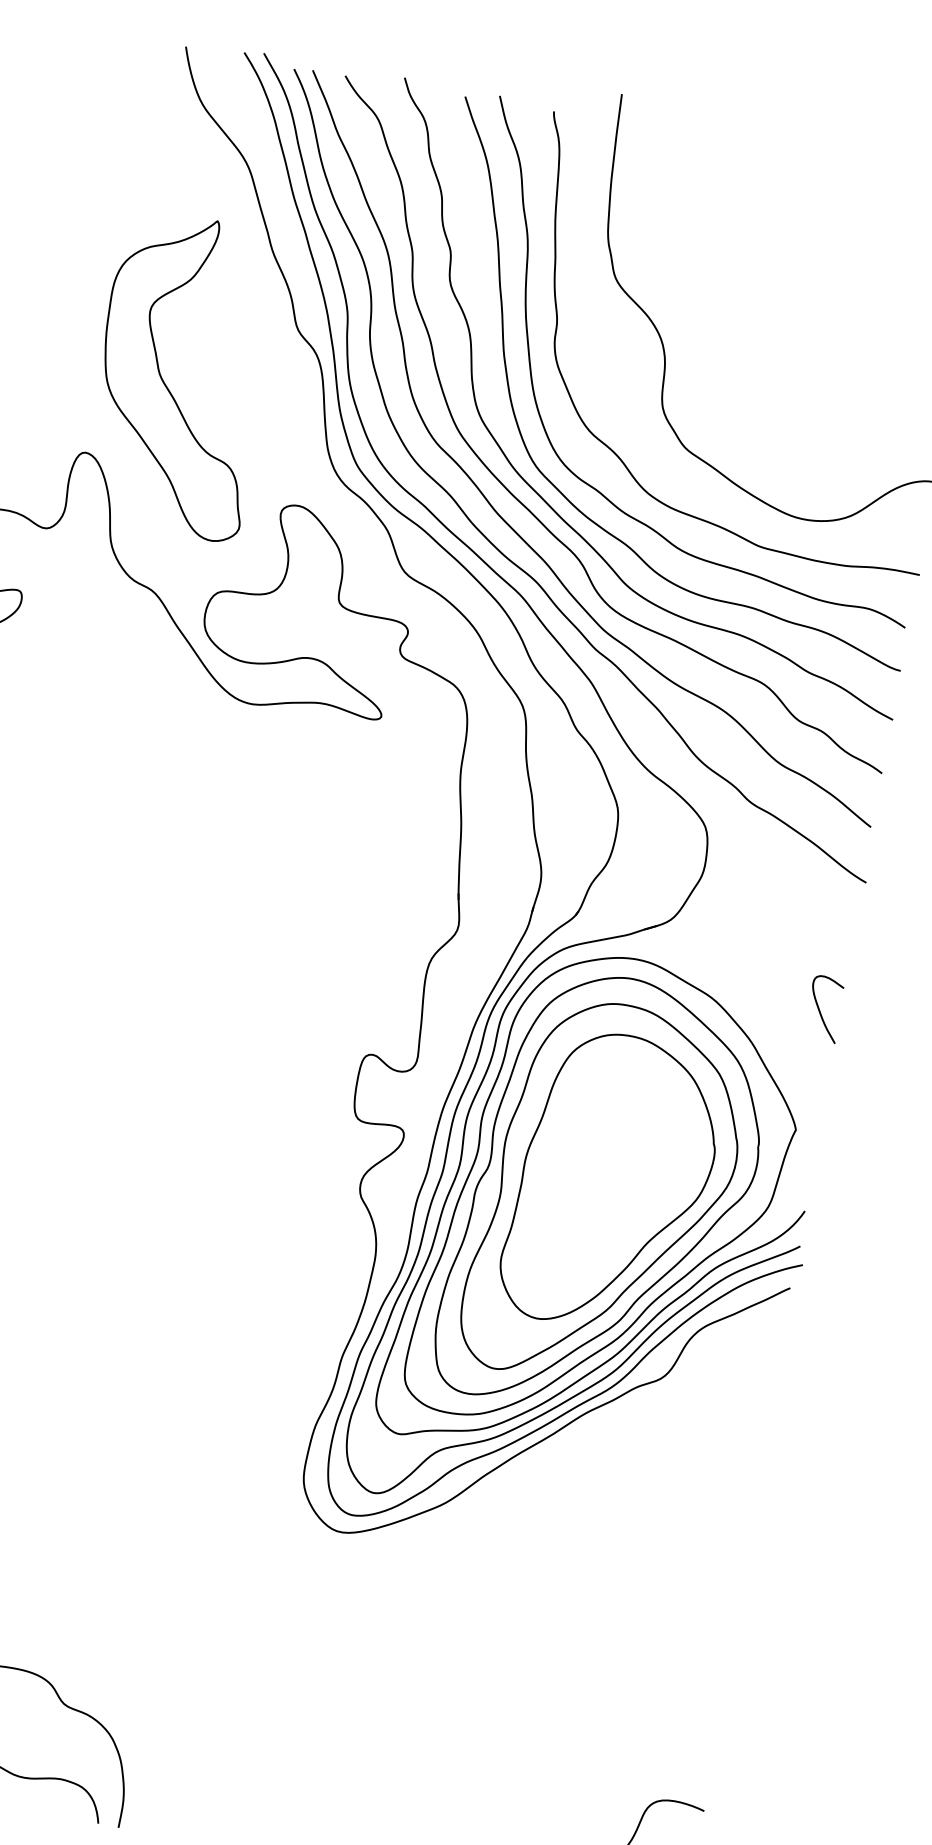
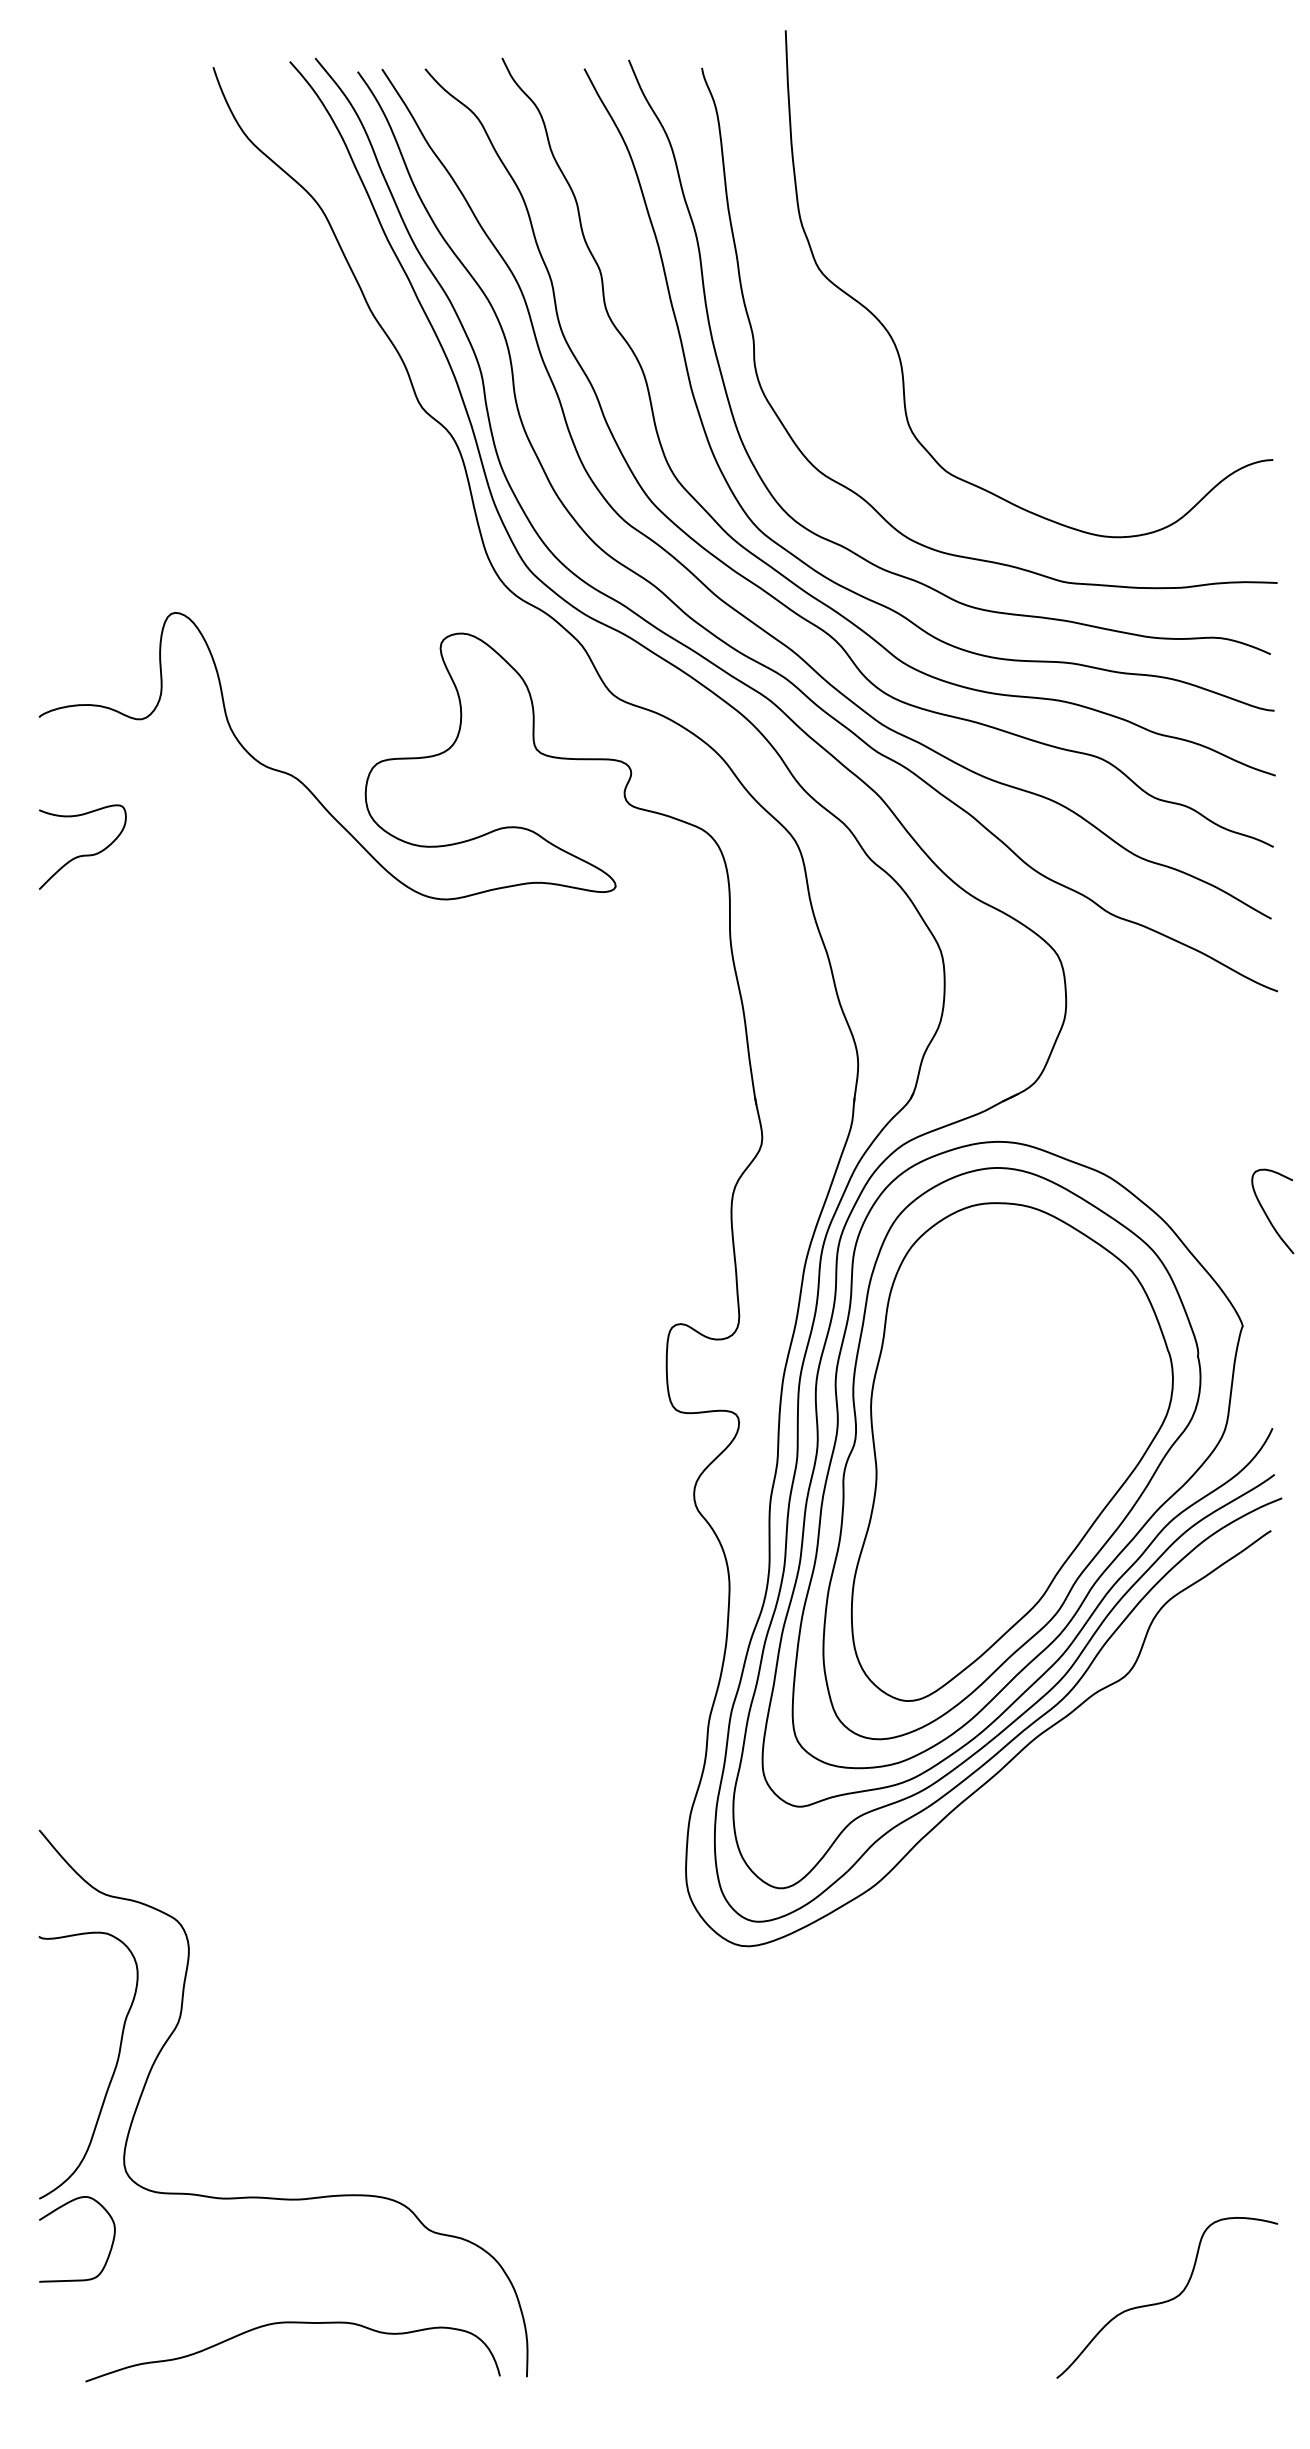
part: (164, 382) -> (261, 504), removed
curve: (819, 1009) -> (1266, 1213), moved
part: (611, 1182) -> (1017, 1434), removed

